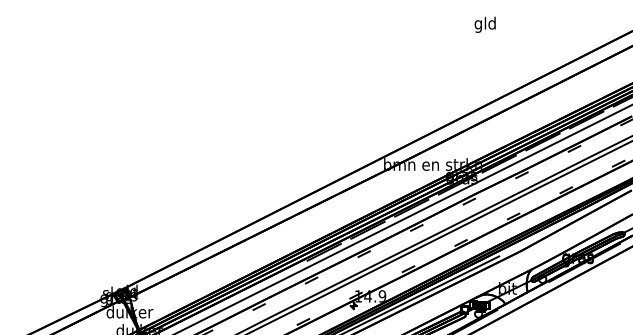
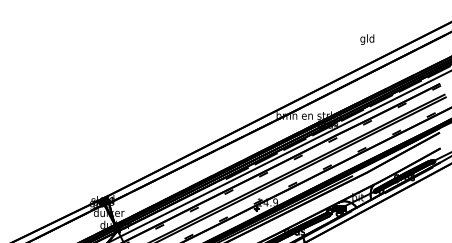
text: (485, 24) -> (367, 39), moved

